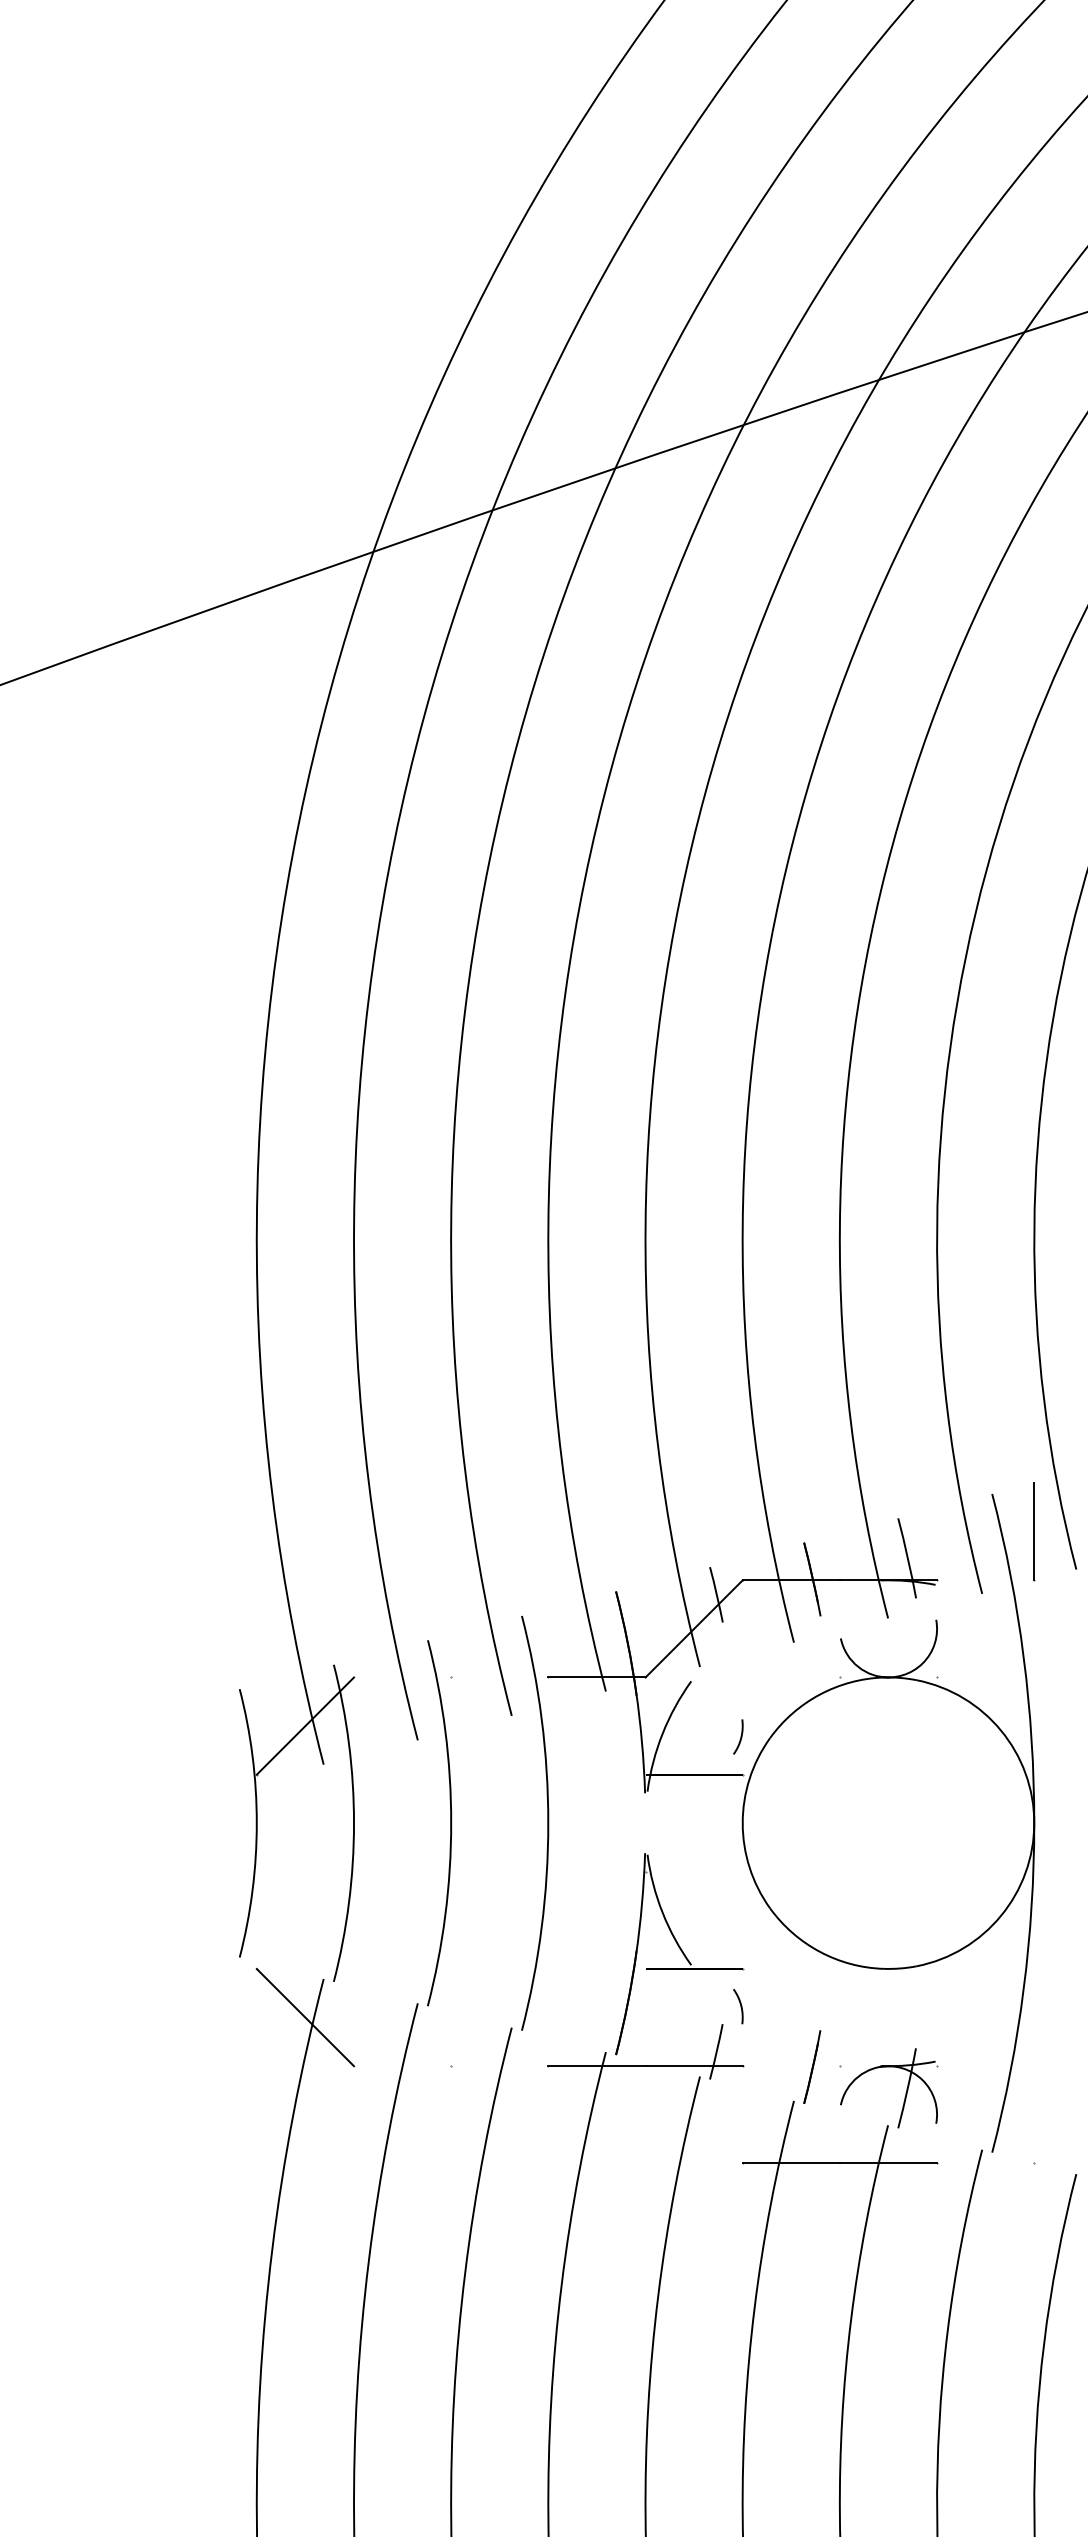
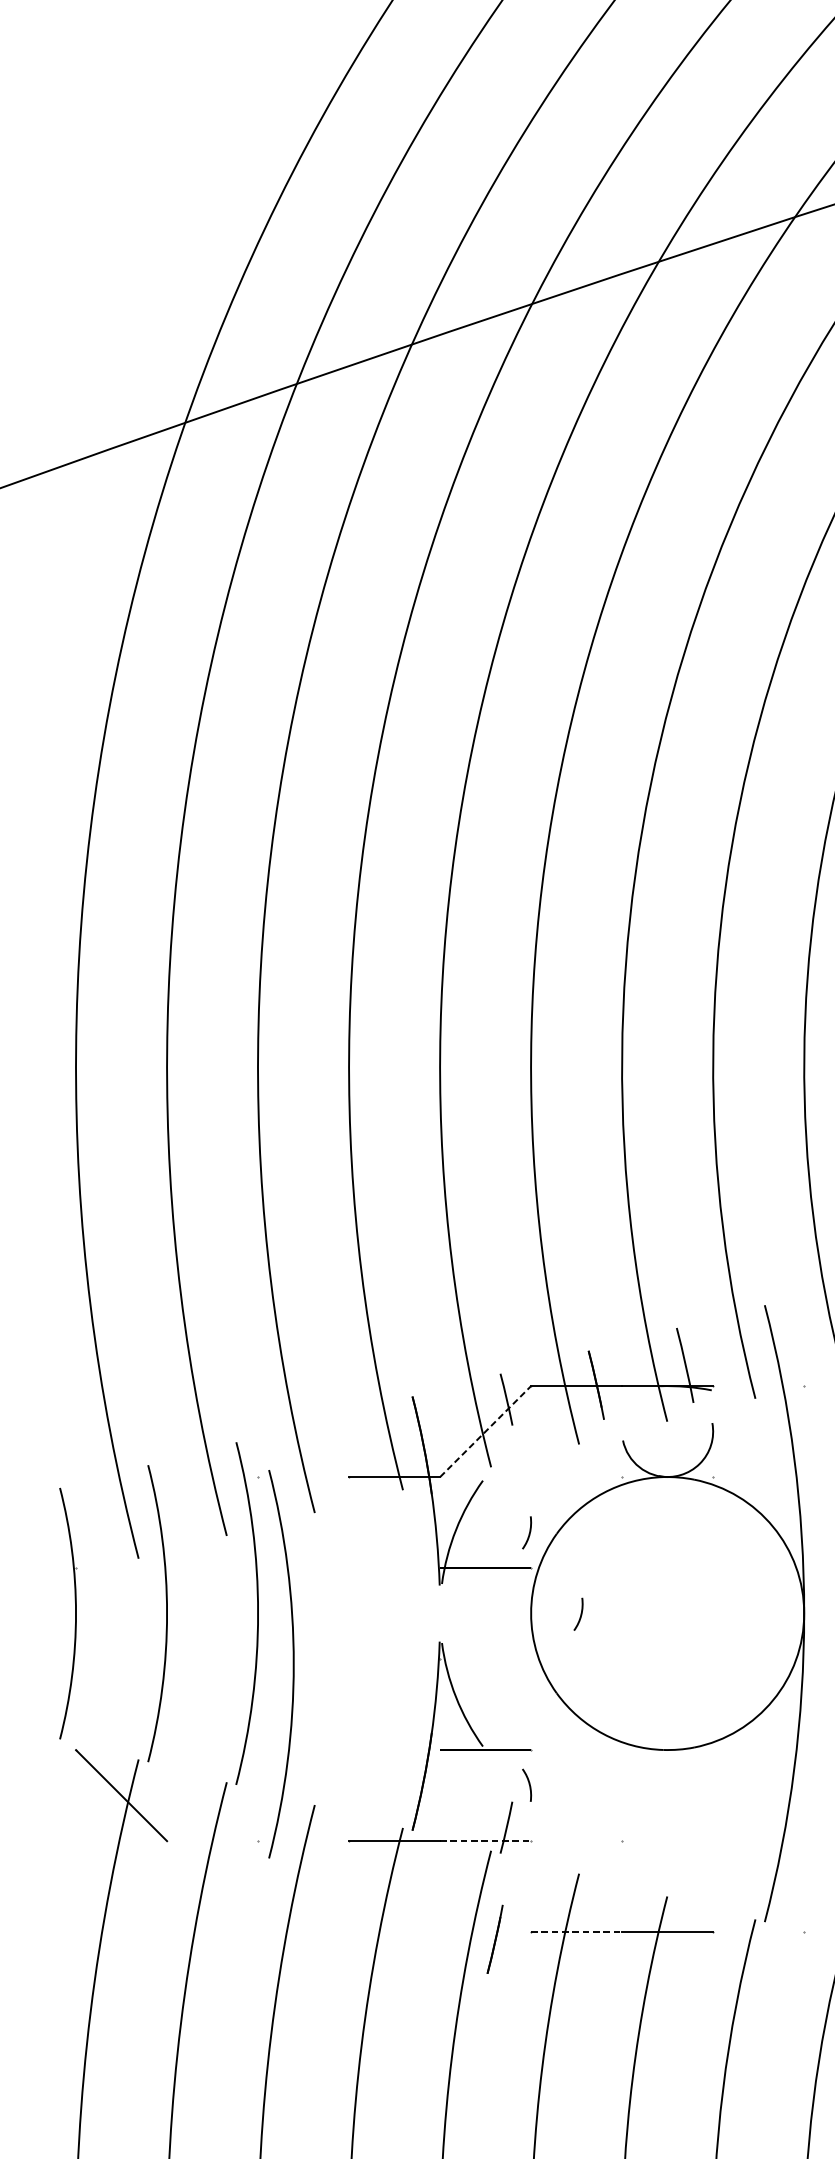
line: (1034, 1531) -> (804, 1340), removed
line: (694, 1628) -> (485, 1431), solid -> dashed
line: (305, 1725) -> (121, 1522), removed
curve: (547, 1822) -> (293, 1663), moved
curve: (795, 1823) -> (580, 1613), added
line: (694, 2066) -> (485, 1841), solid -> dashed
line: (812, 2066) -> (495, 1938), moved
part: (905, 2092) -> (683, 1865), removed
line: (791, 2163) -> (576, 1932), solid -> dashed

